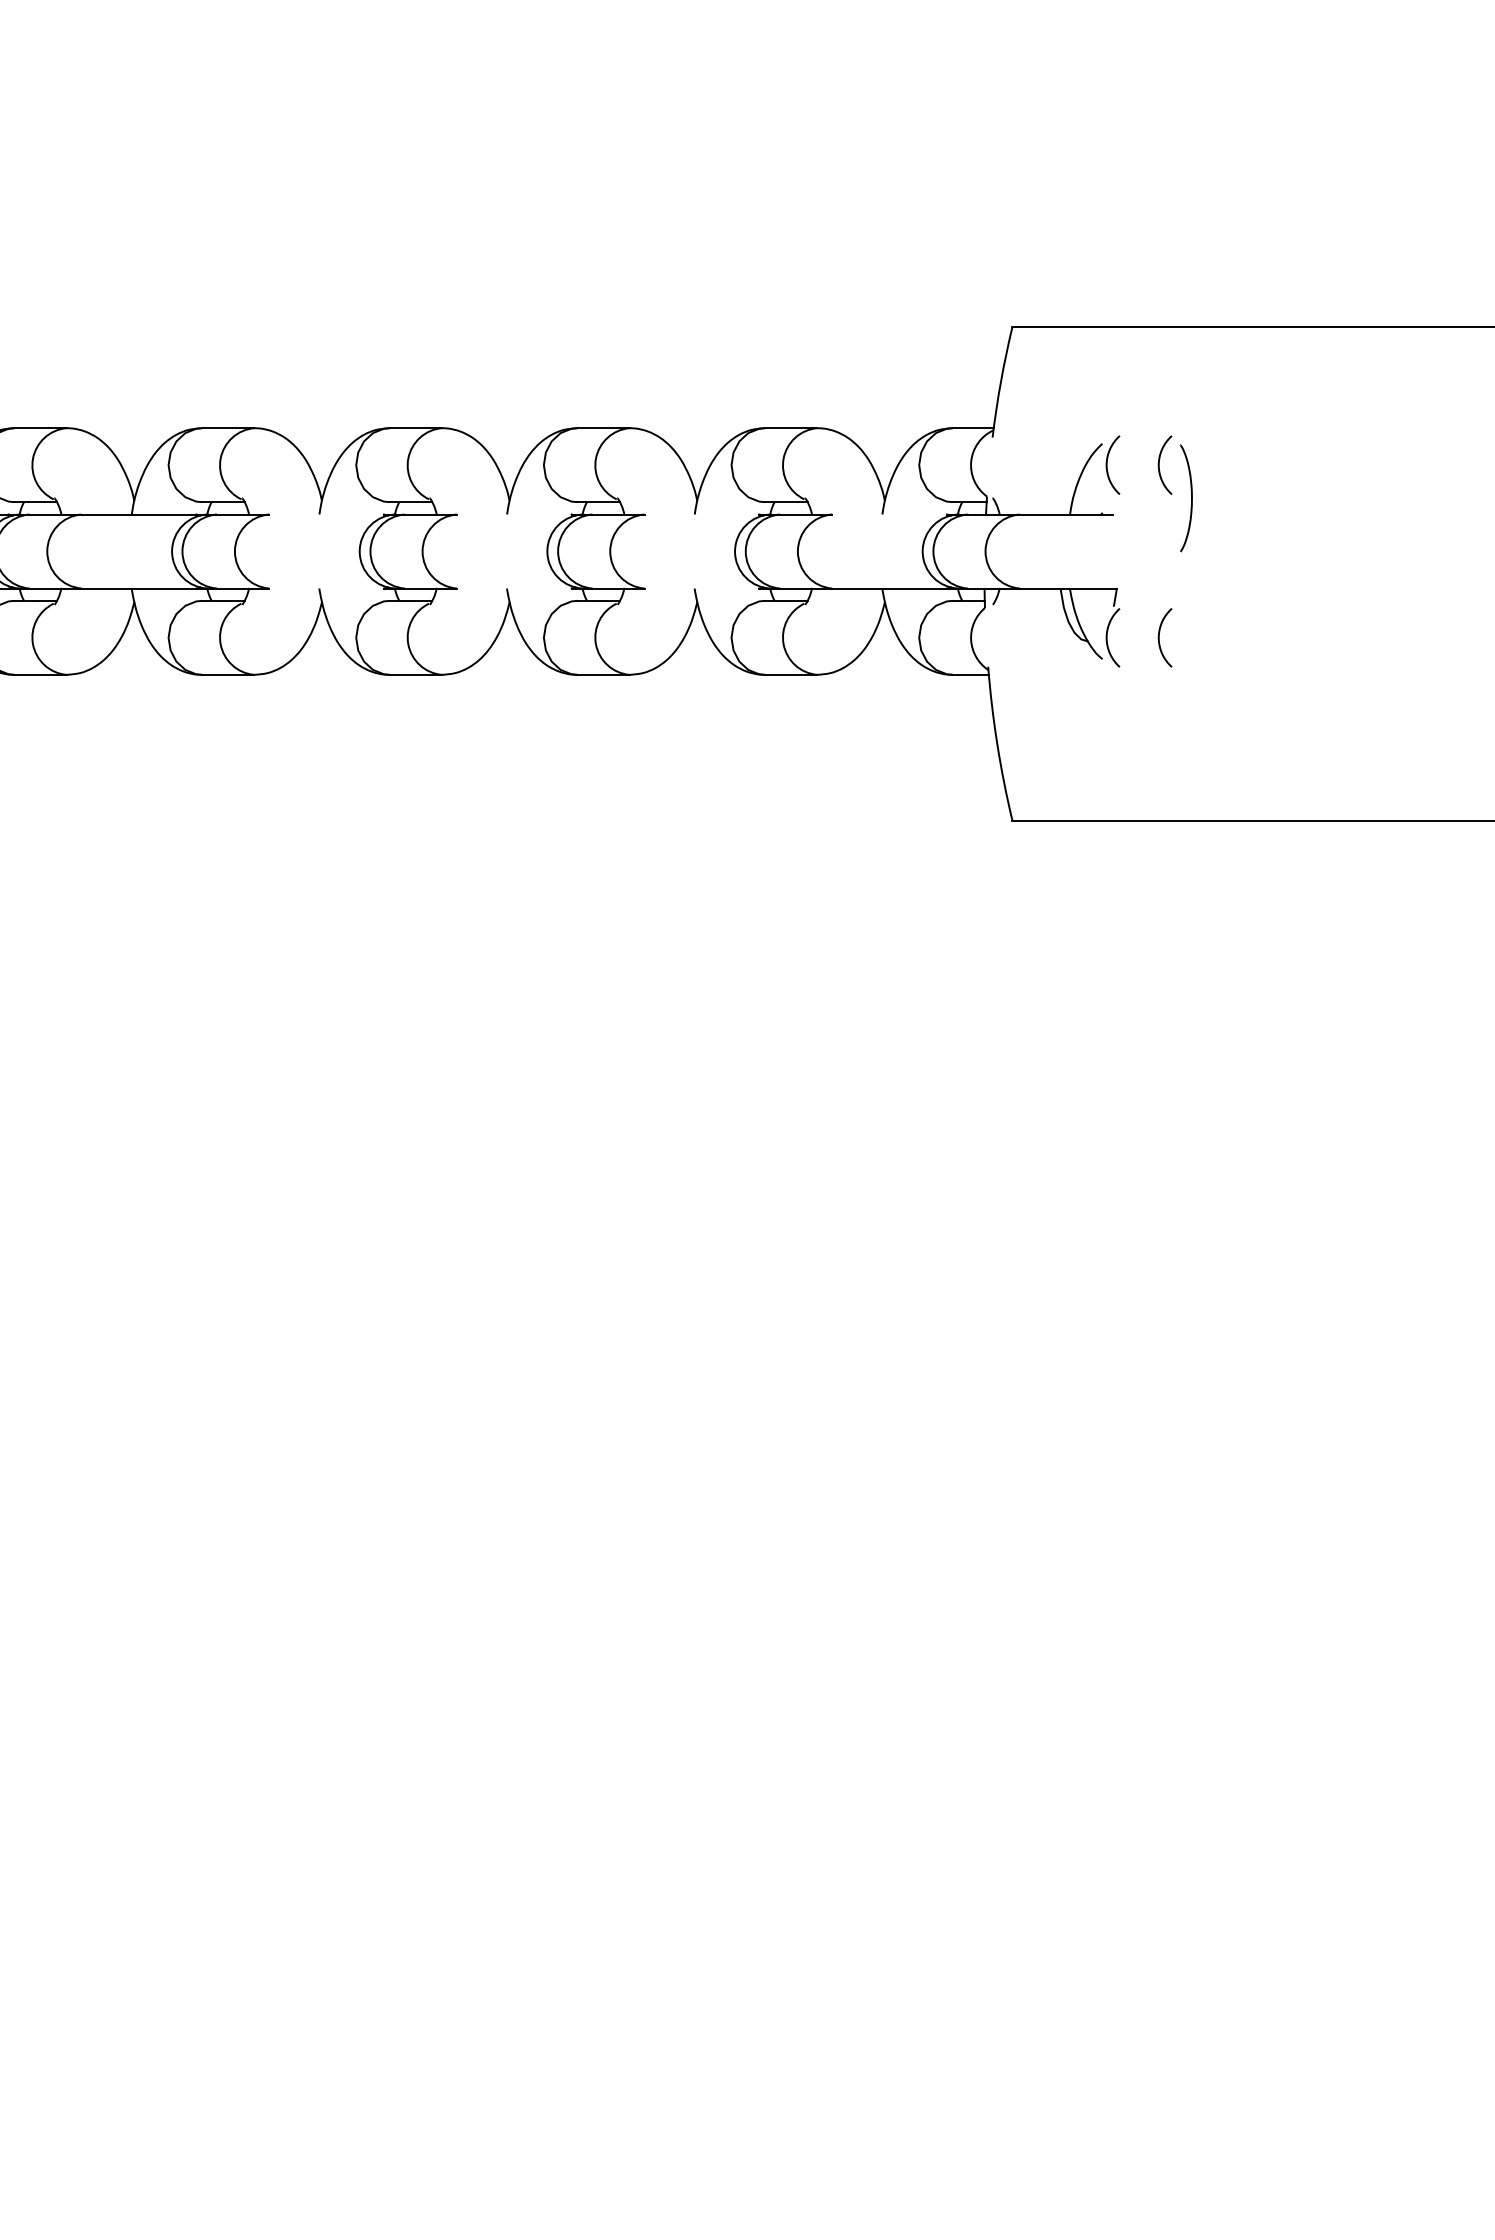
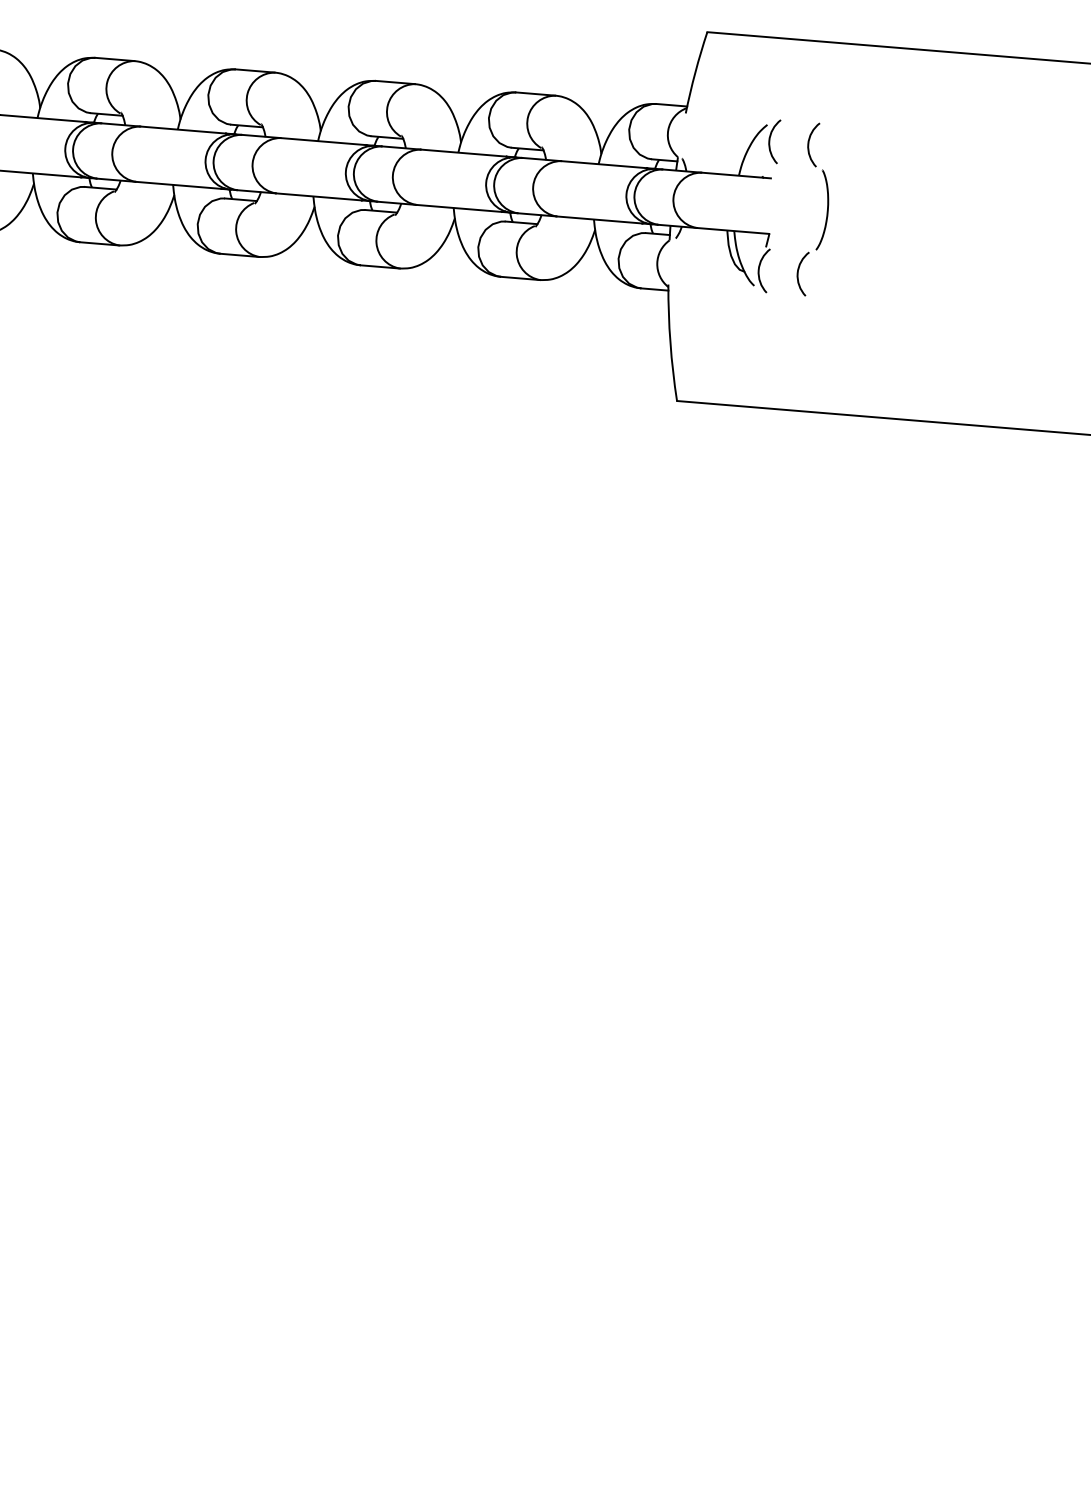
curve: (1191, 498) -> (827, 210), moved
line: (326, 514) -> (183, 130), added
line: (513, 514) -> (322, 141), added
line: (701, 514) -> (463, 153), added
line: (889, 514) -> (603, 164), added
line: (326, 588) -> (178, 185), added
line: (513, 588) -> (318, 196), added
line: (701, 588) -> (458, 208), added

